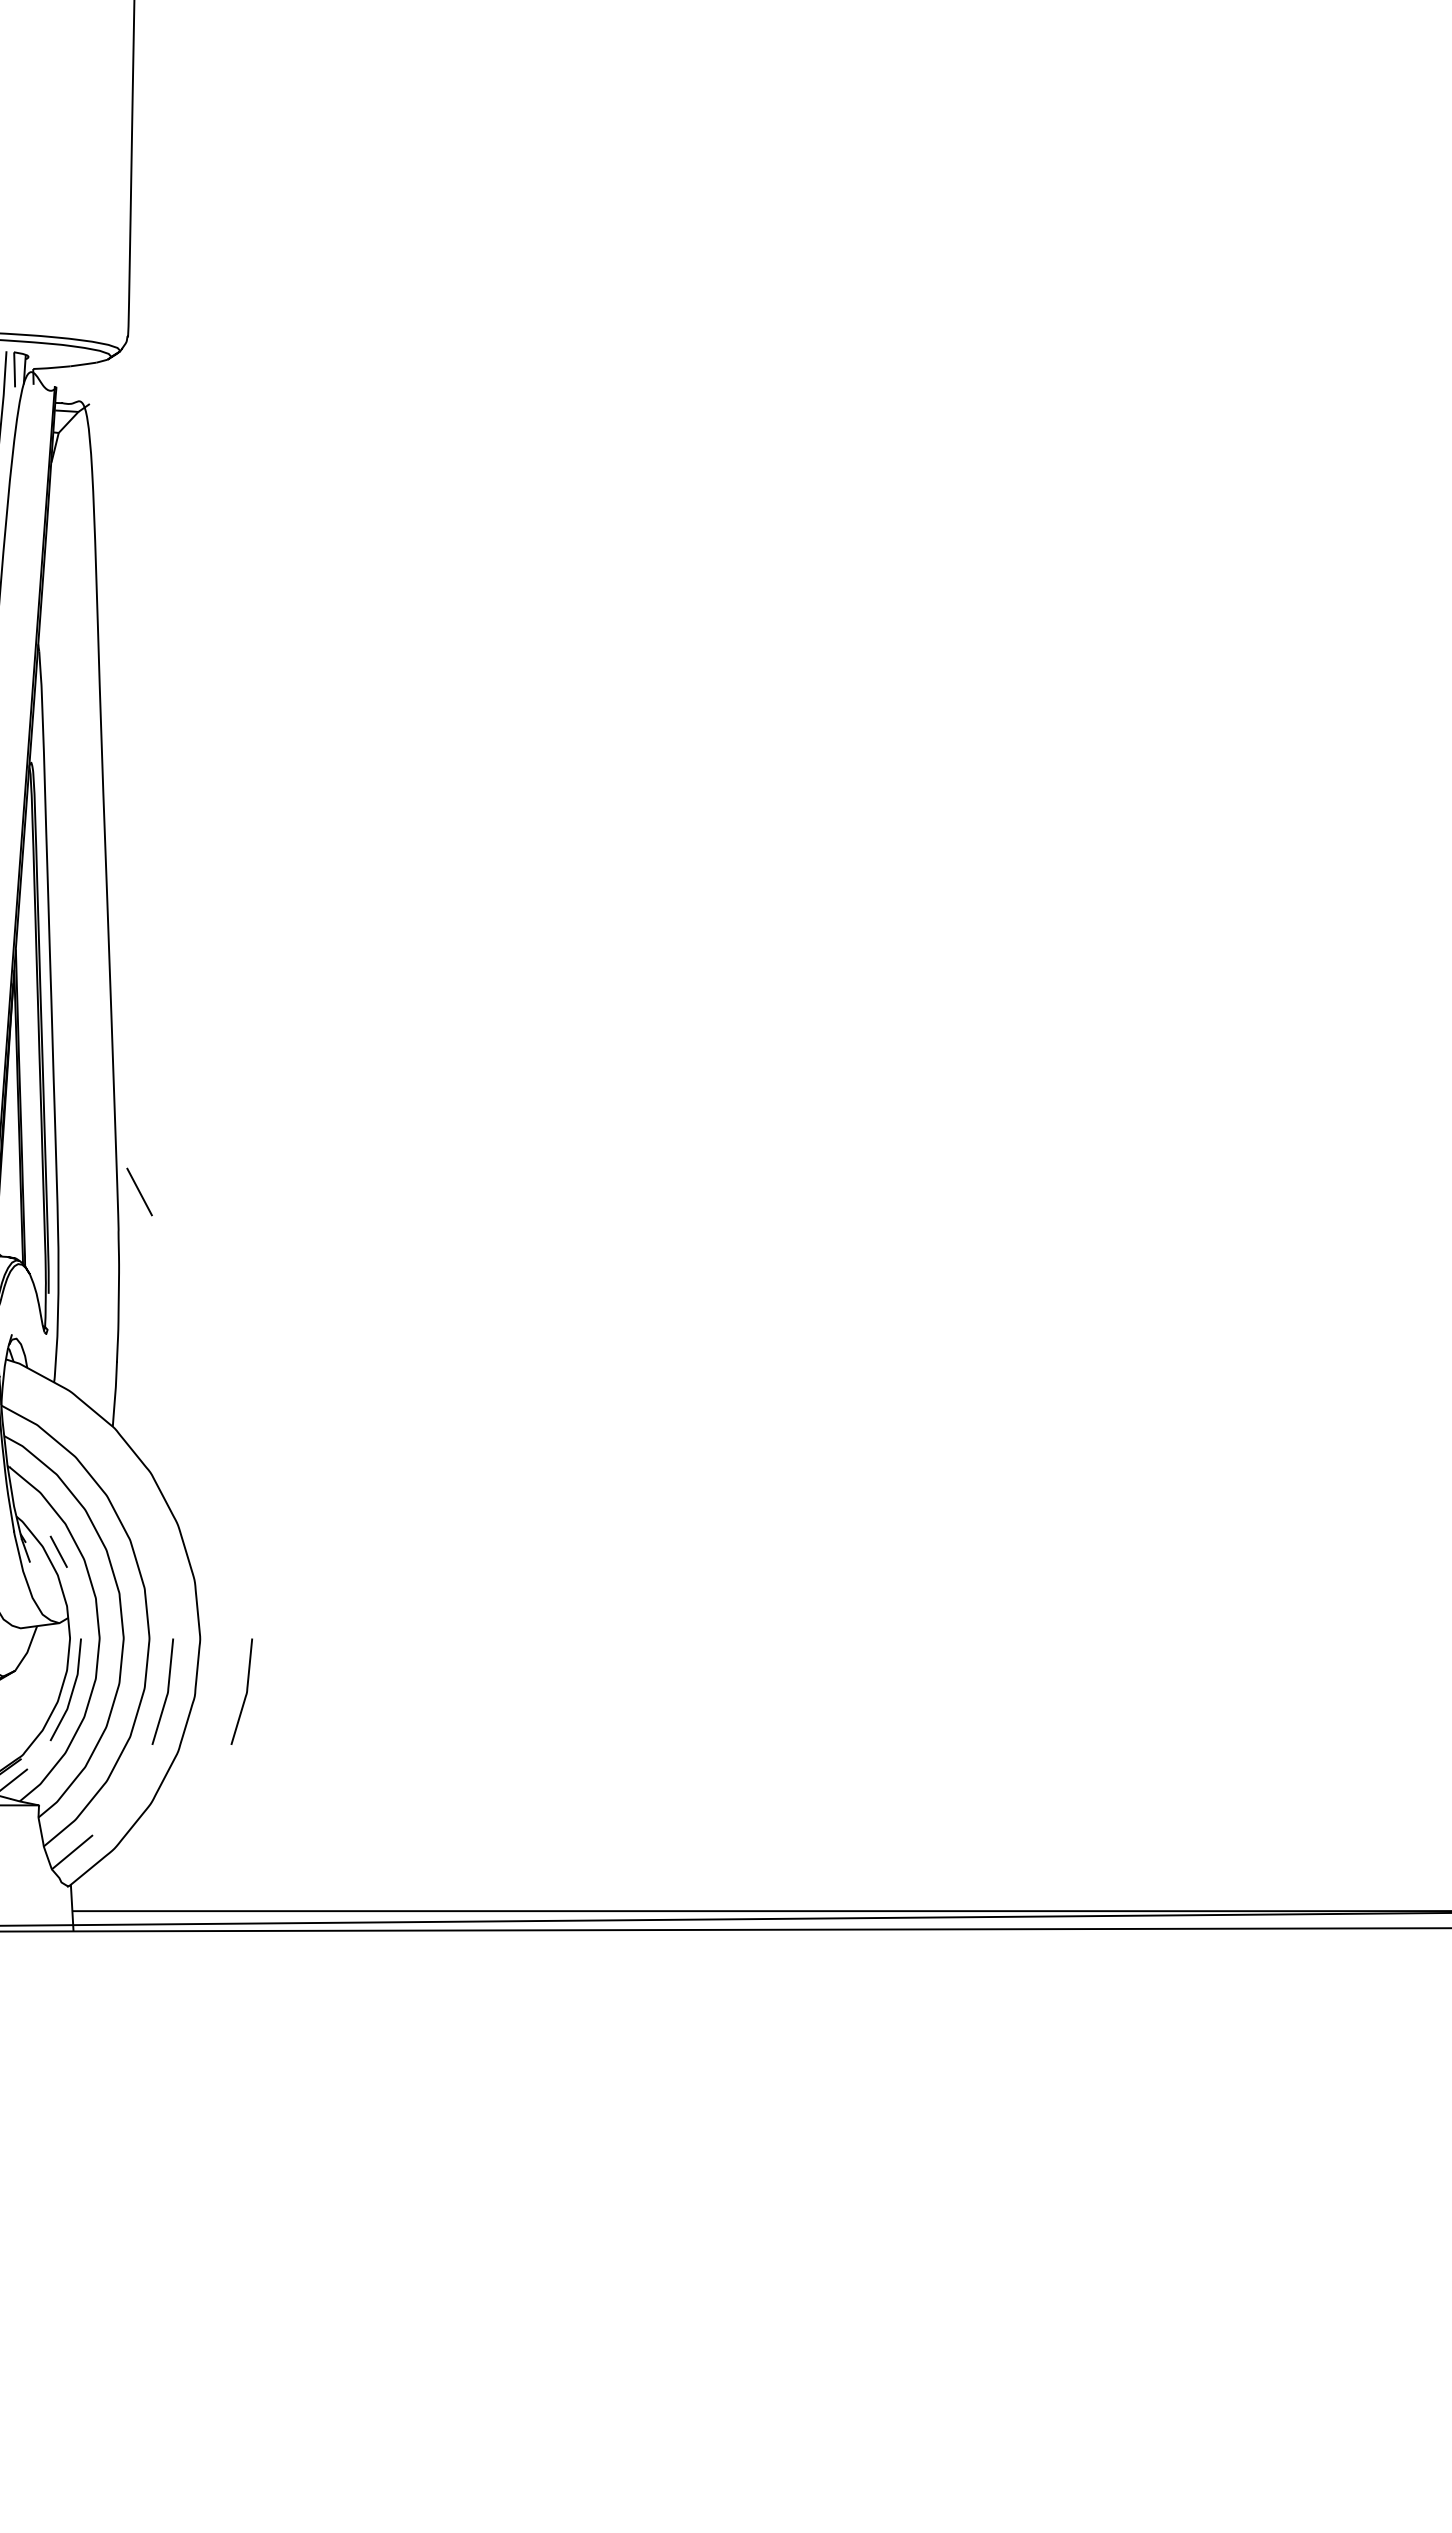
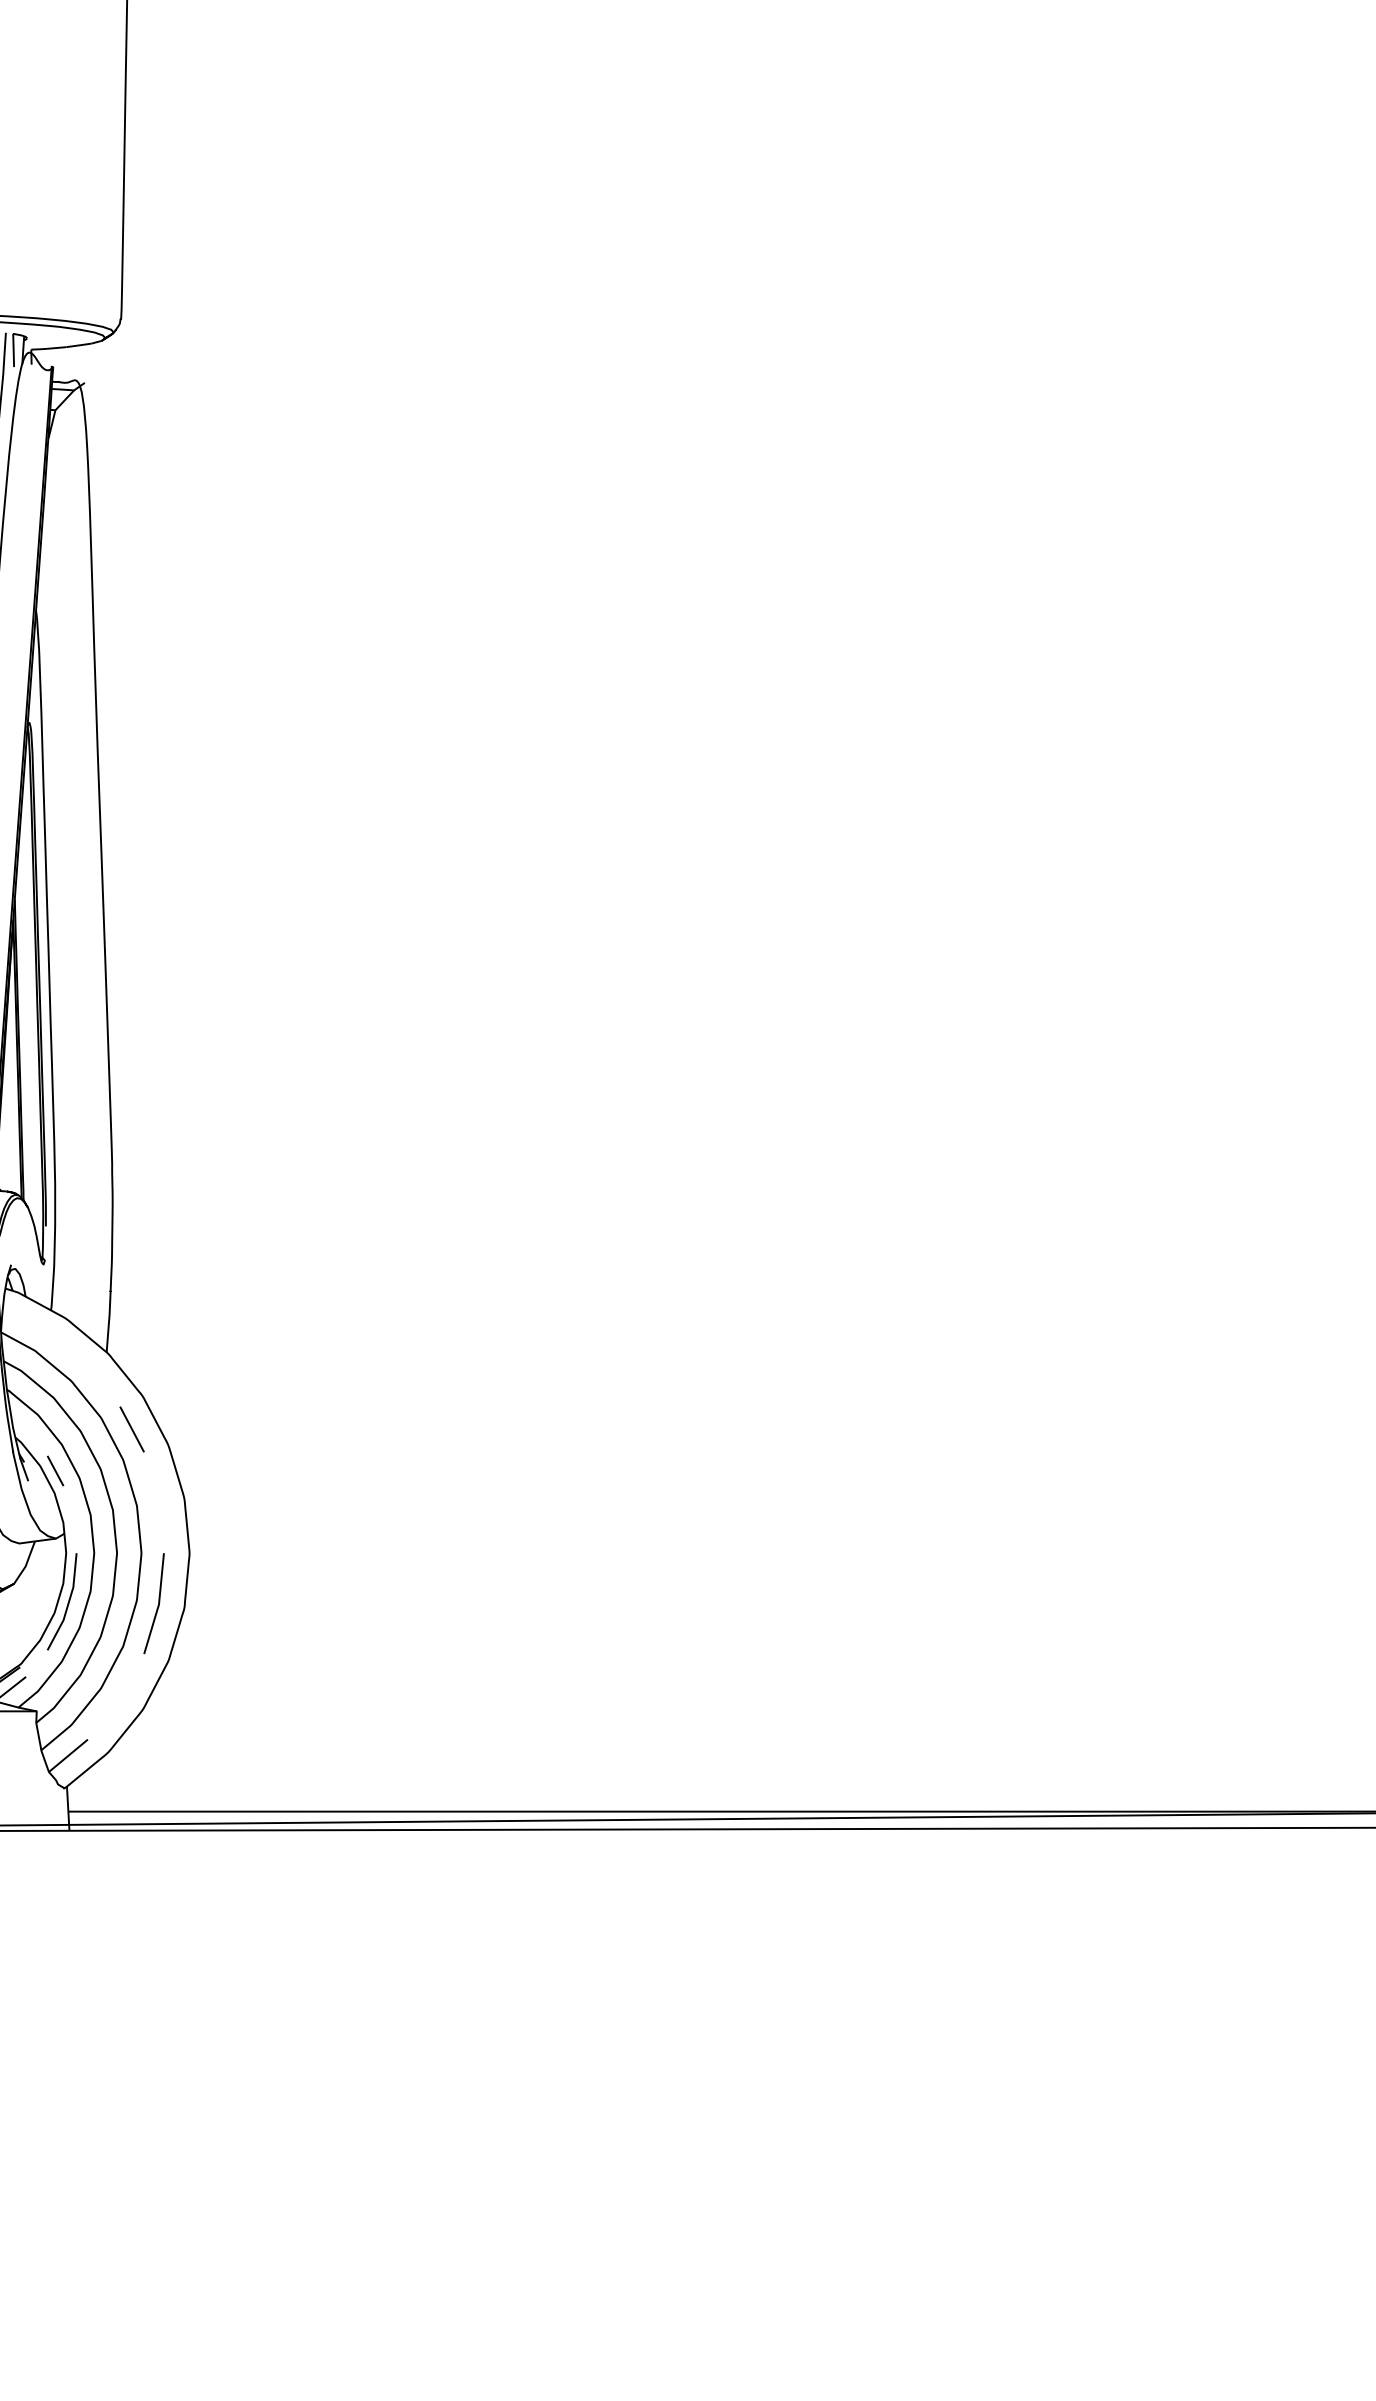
line: (139, 1191) -> (131, 1428), moved
curve: (245, 1693) -> (232, 1605), removed

